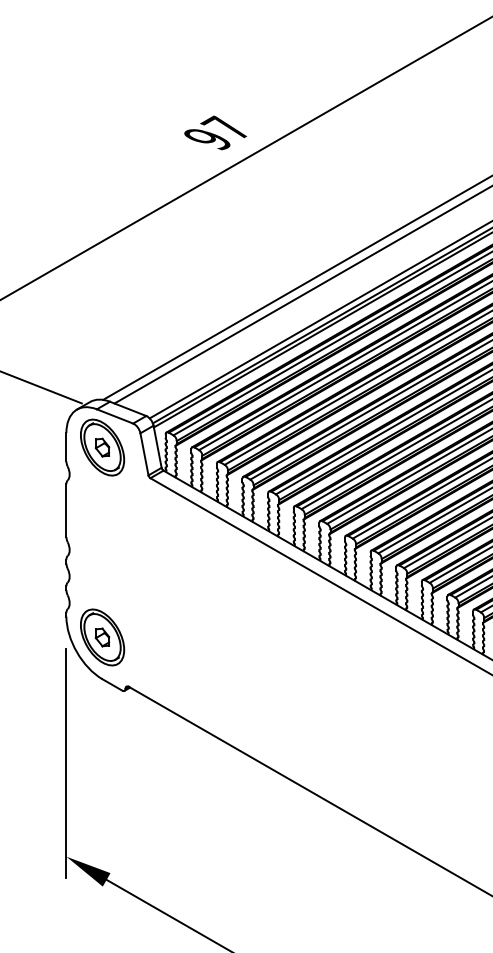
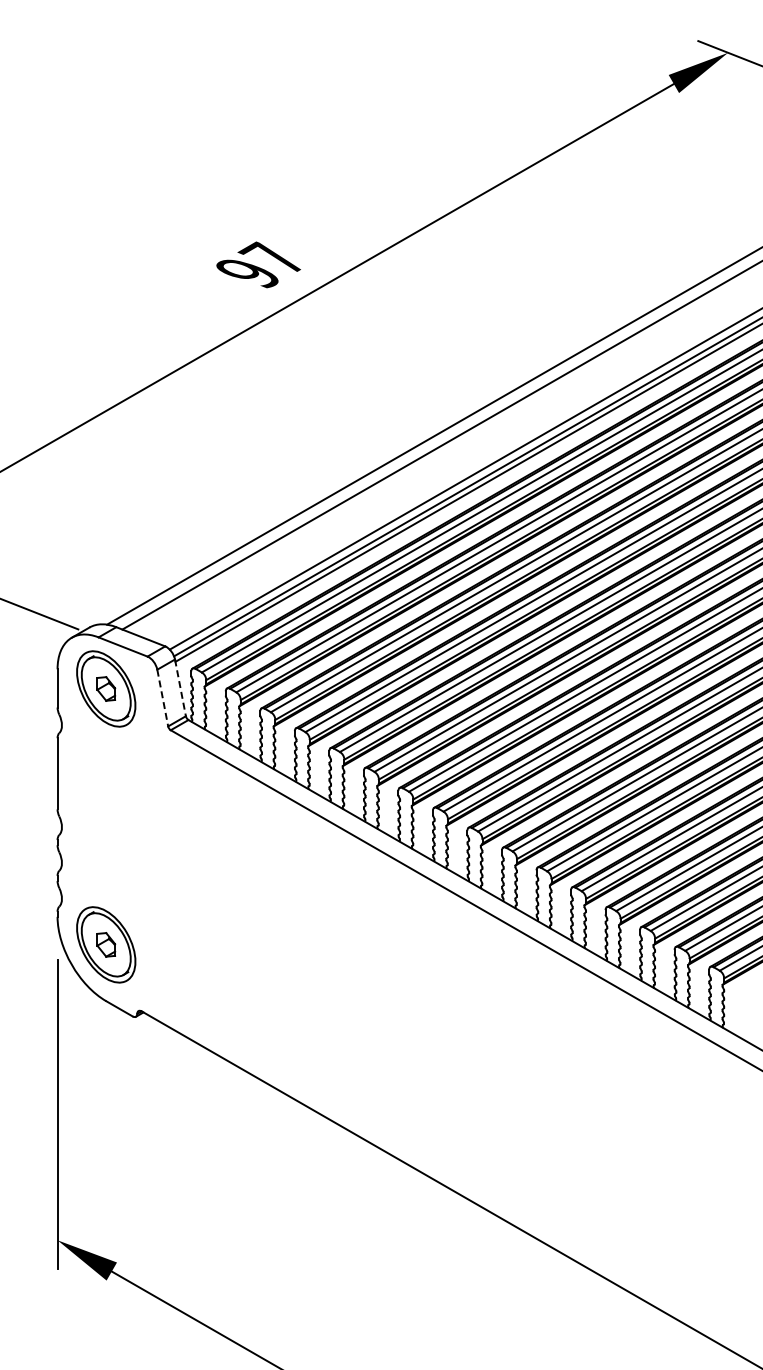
line: (157, 446) -> (180, 687), solid -> dashed
line: (144, 454) -> (162, 698), solid -> dashed

